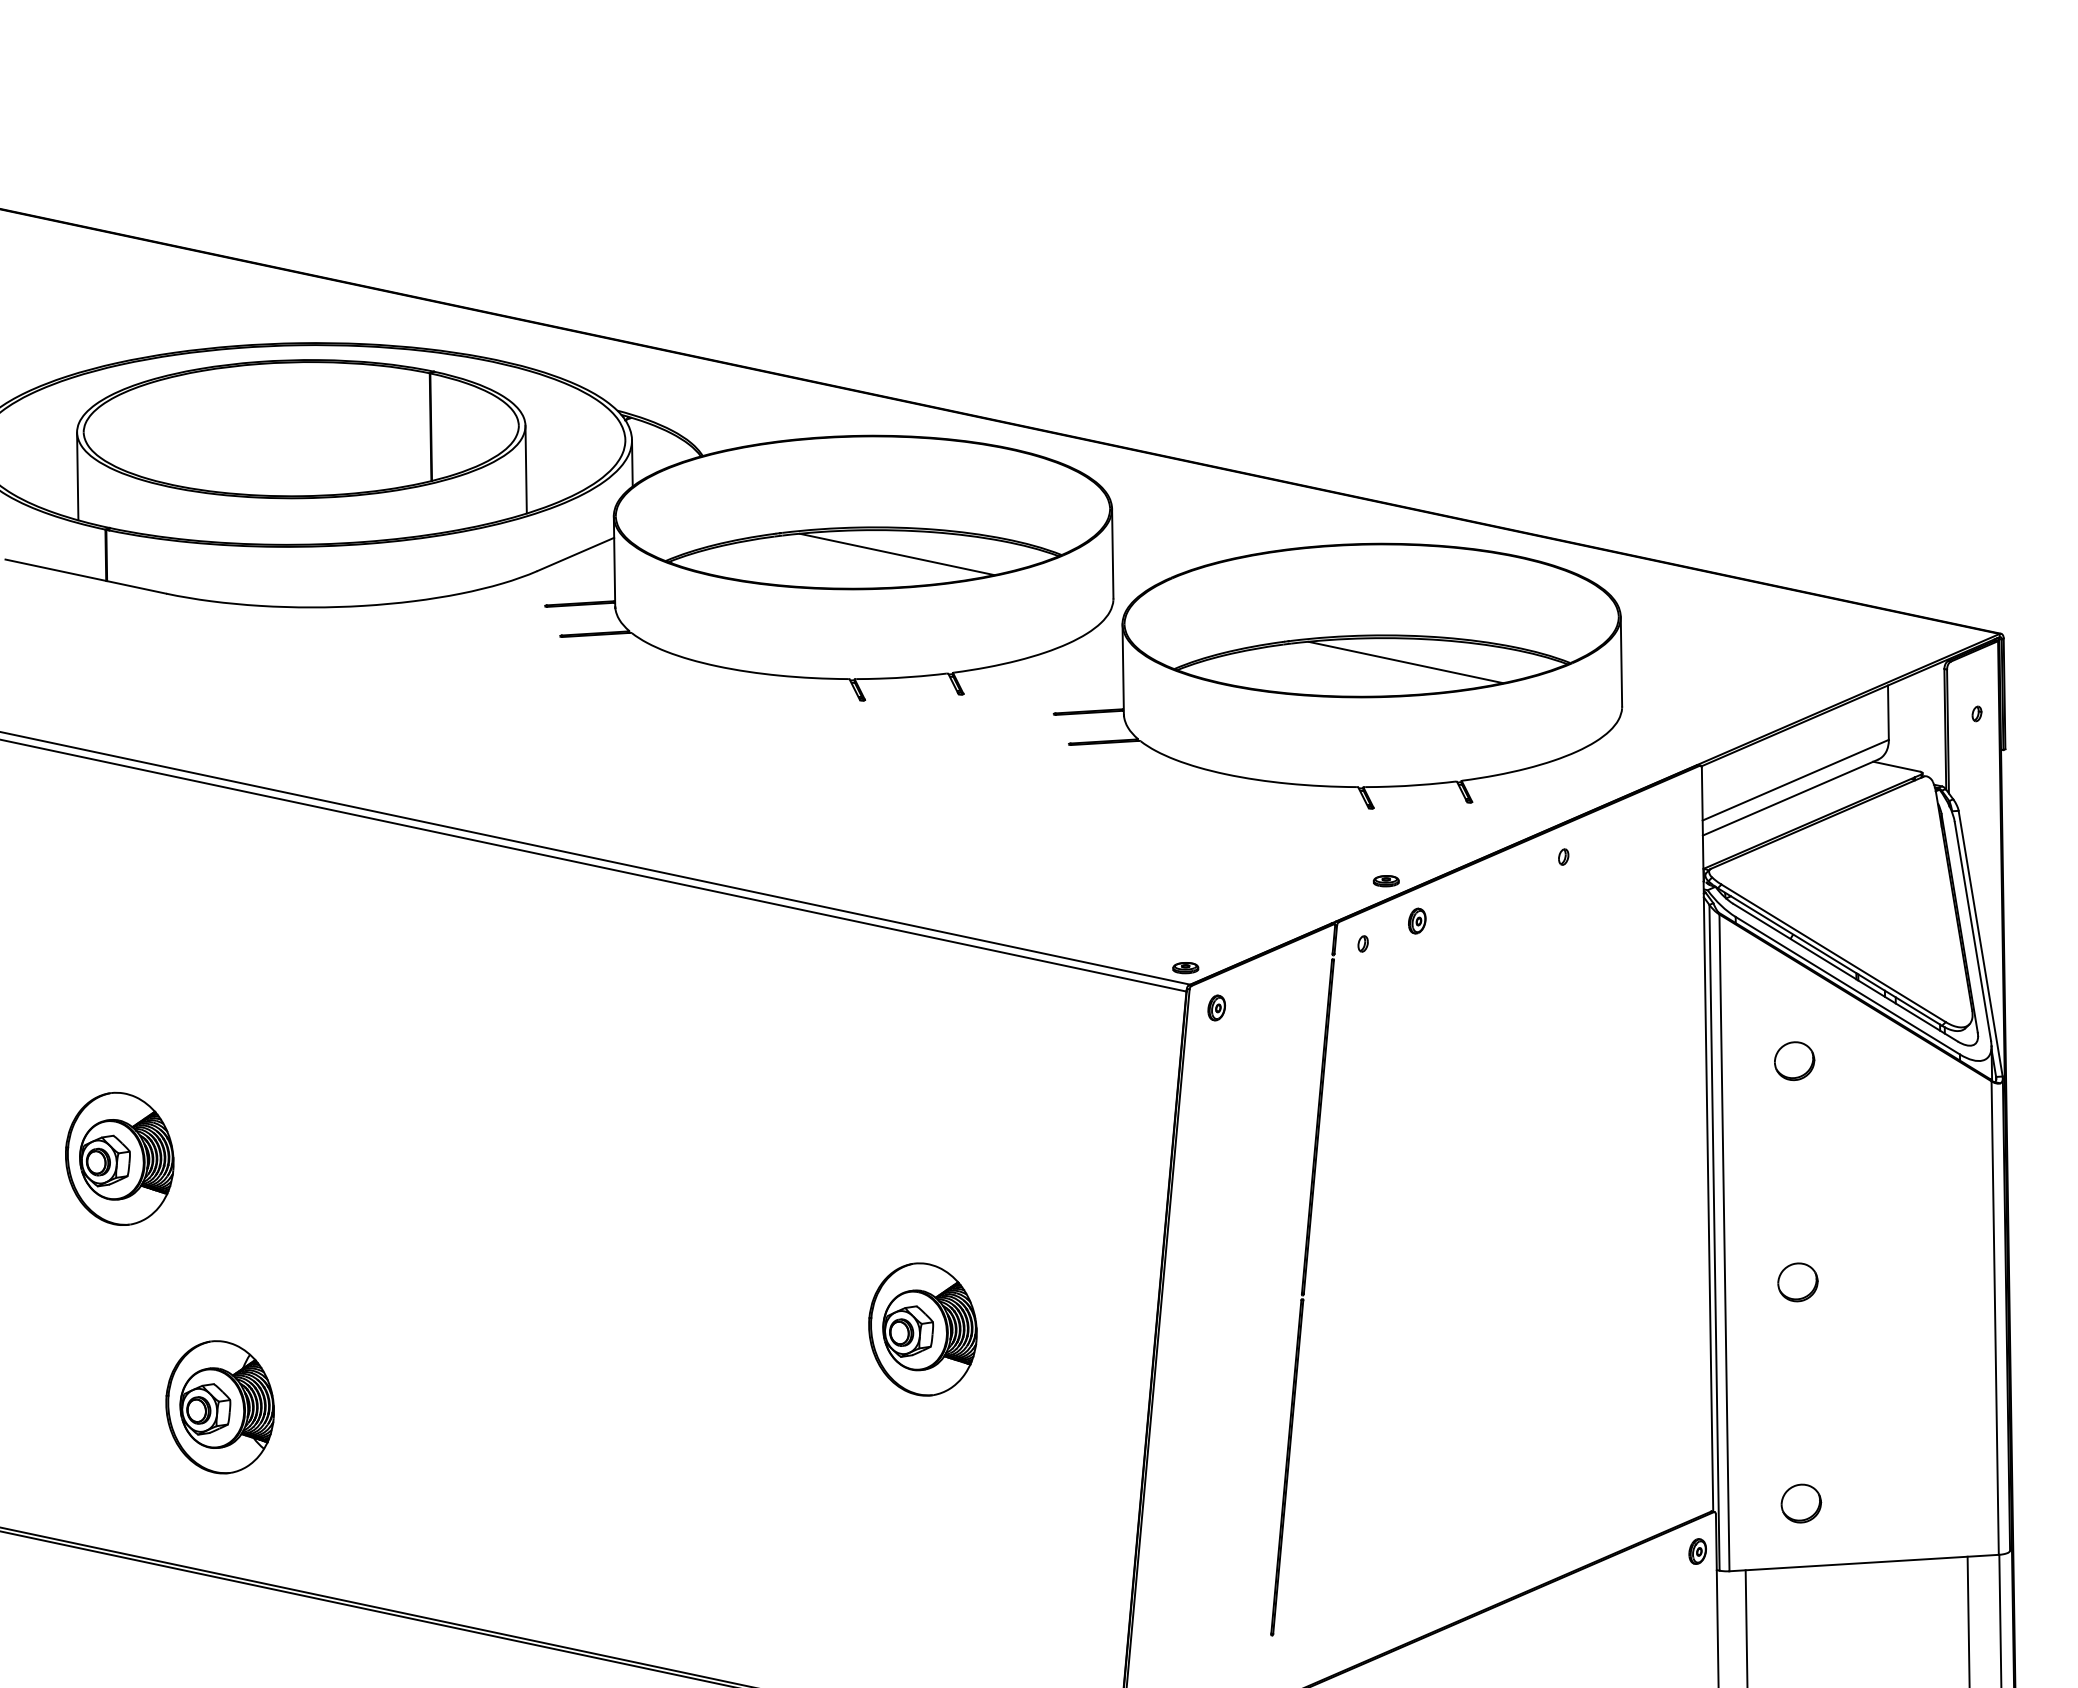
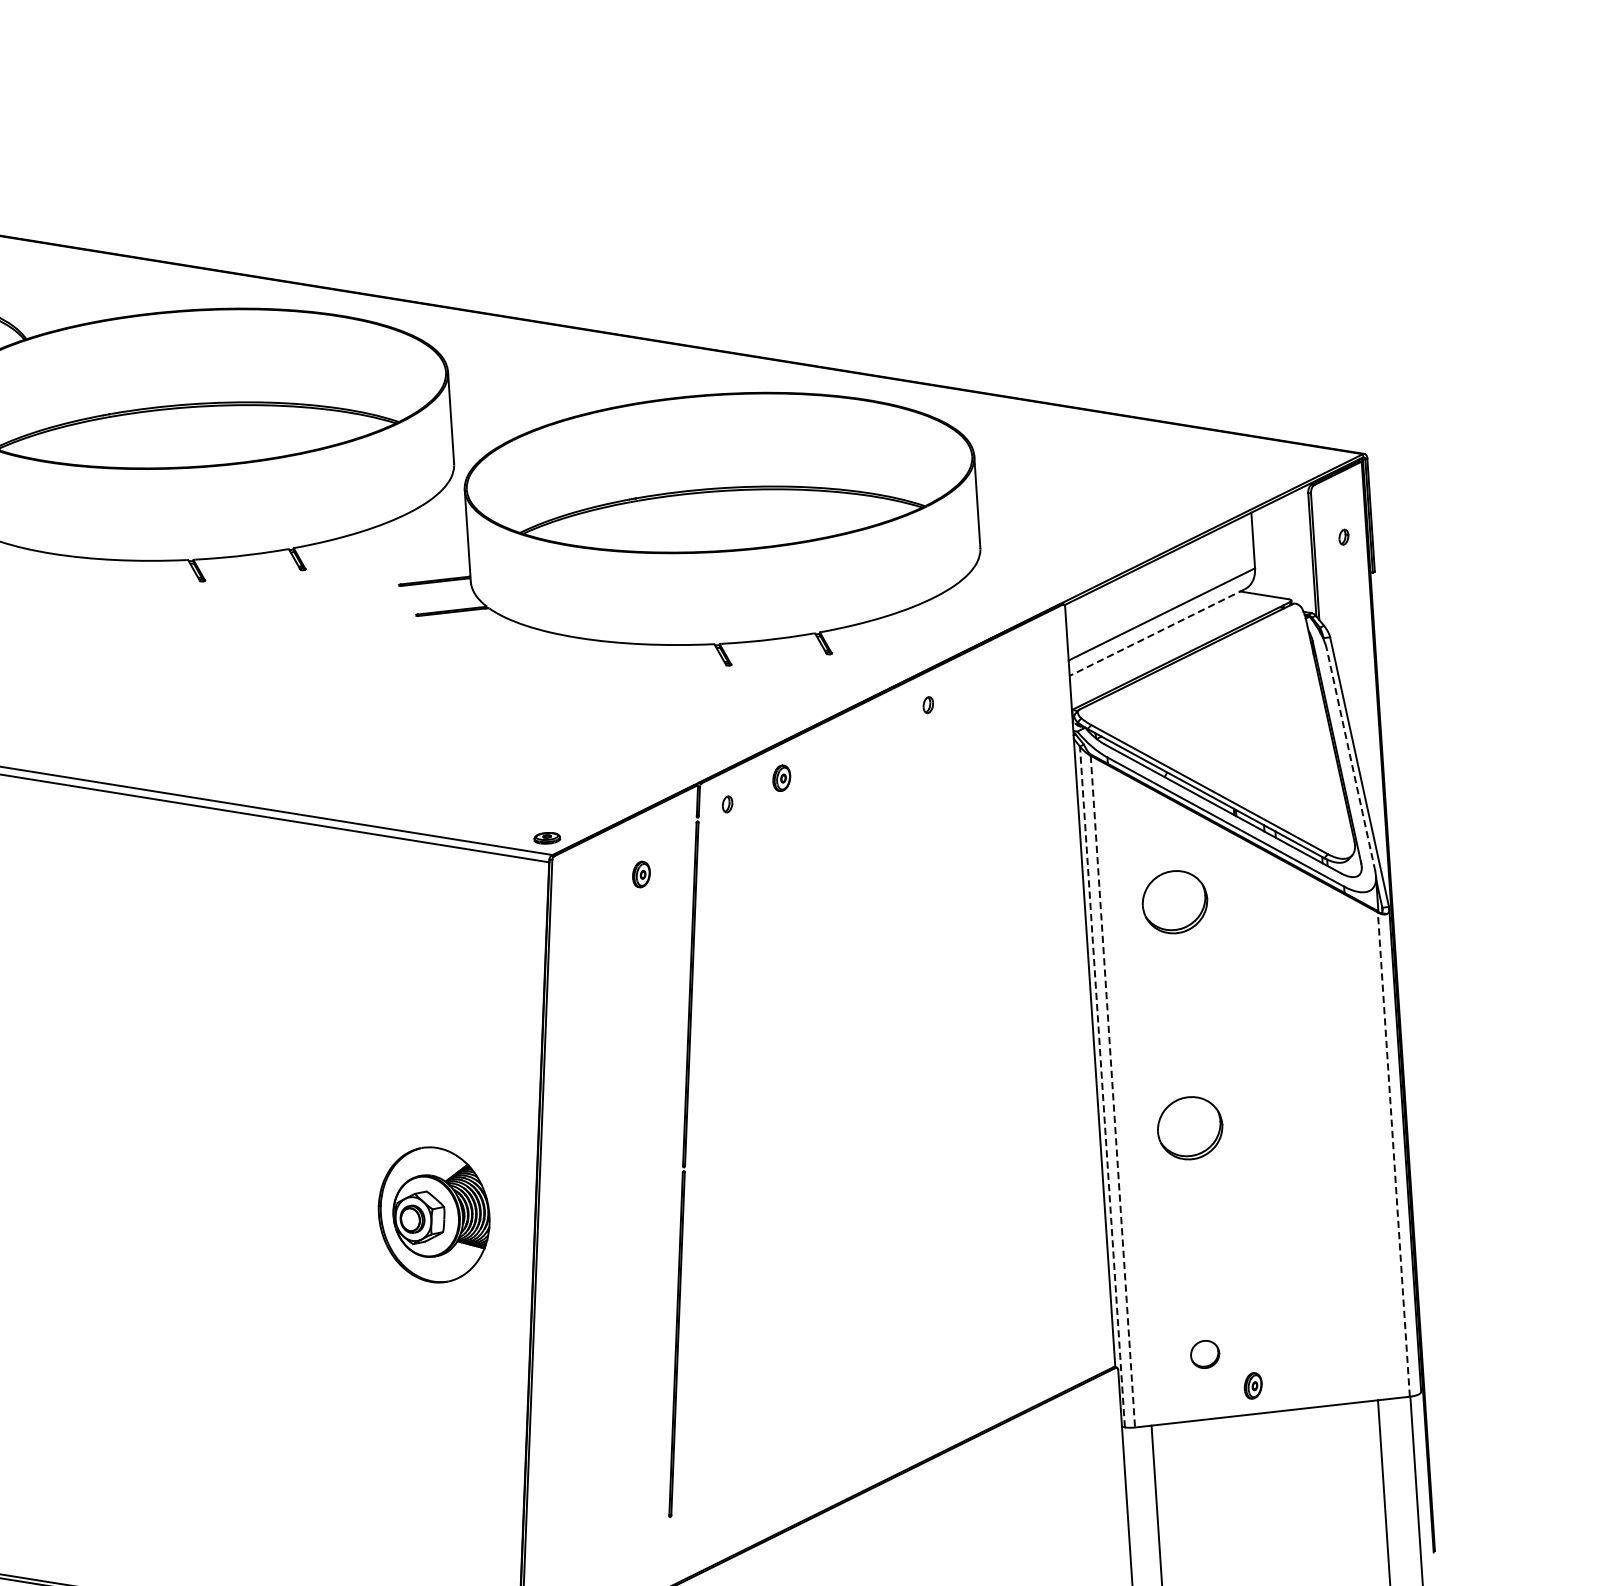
line: (896, 554) -> (229, 430), removed
line: (1405, 662) -> (756, 514), removed
line: (1789, 797) -> (1156, 632), solid -> dashed
part: (1385, 881) -> (747, 739), removed
line: (1972, 931) -> (1350, 760), solid -> dashed
part: (1216, 1007) -> (641, 874), moved
part: (1794, 1060) -> (1175, 901), size x1.6
line: (1714, 1237) -> (1102, 1086), solid -> dashed
line: (1724, 1243) -> (1112, 1092), solid -> dashed
part: (1797, 1282) -> (1189, 1128), size x1.6
line: (1995, 1318) -> (1394, 1155), solid -> dashed
part: (922, 1329) -> (433, 1214), moved
part: (1801, 1503) -> (1205, 1354), size x0.7
part: (1697, 1551) -> (1253, 1385), moved

